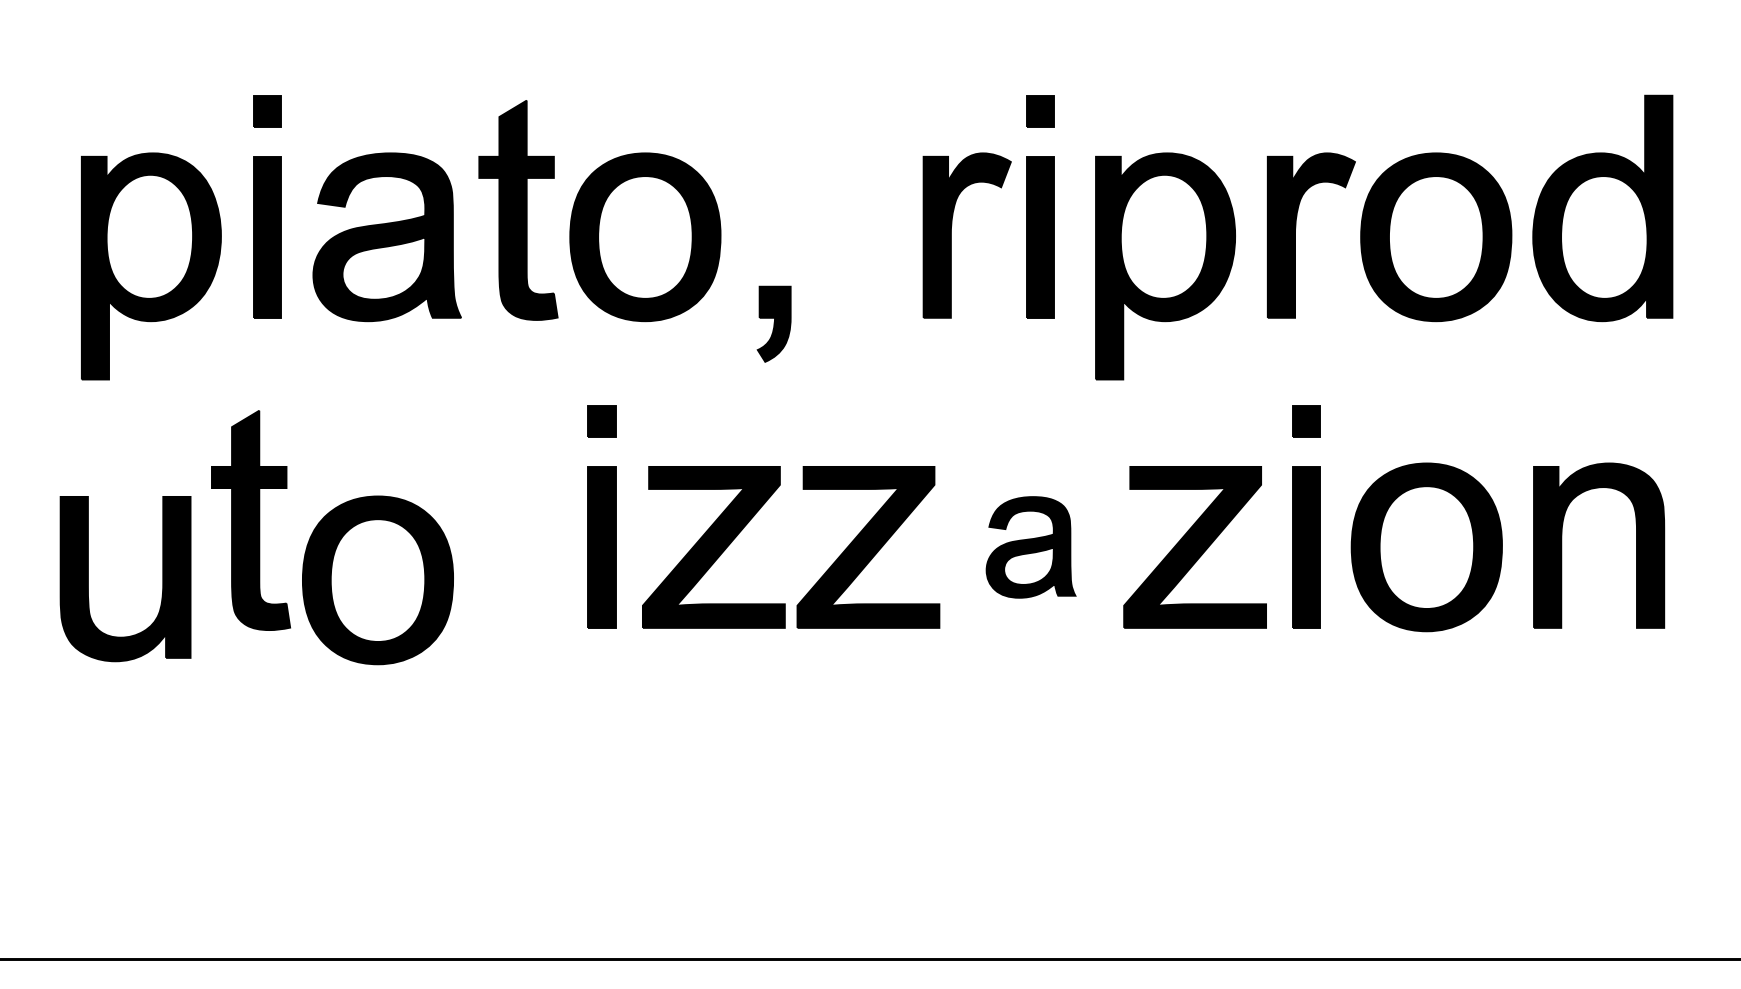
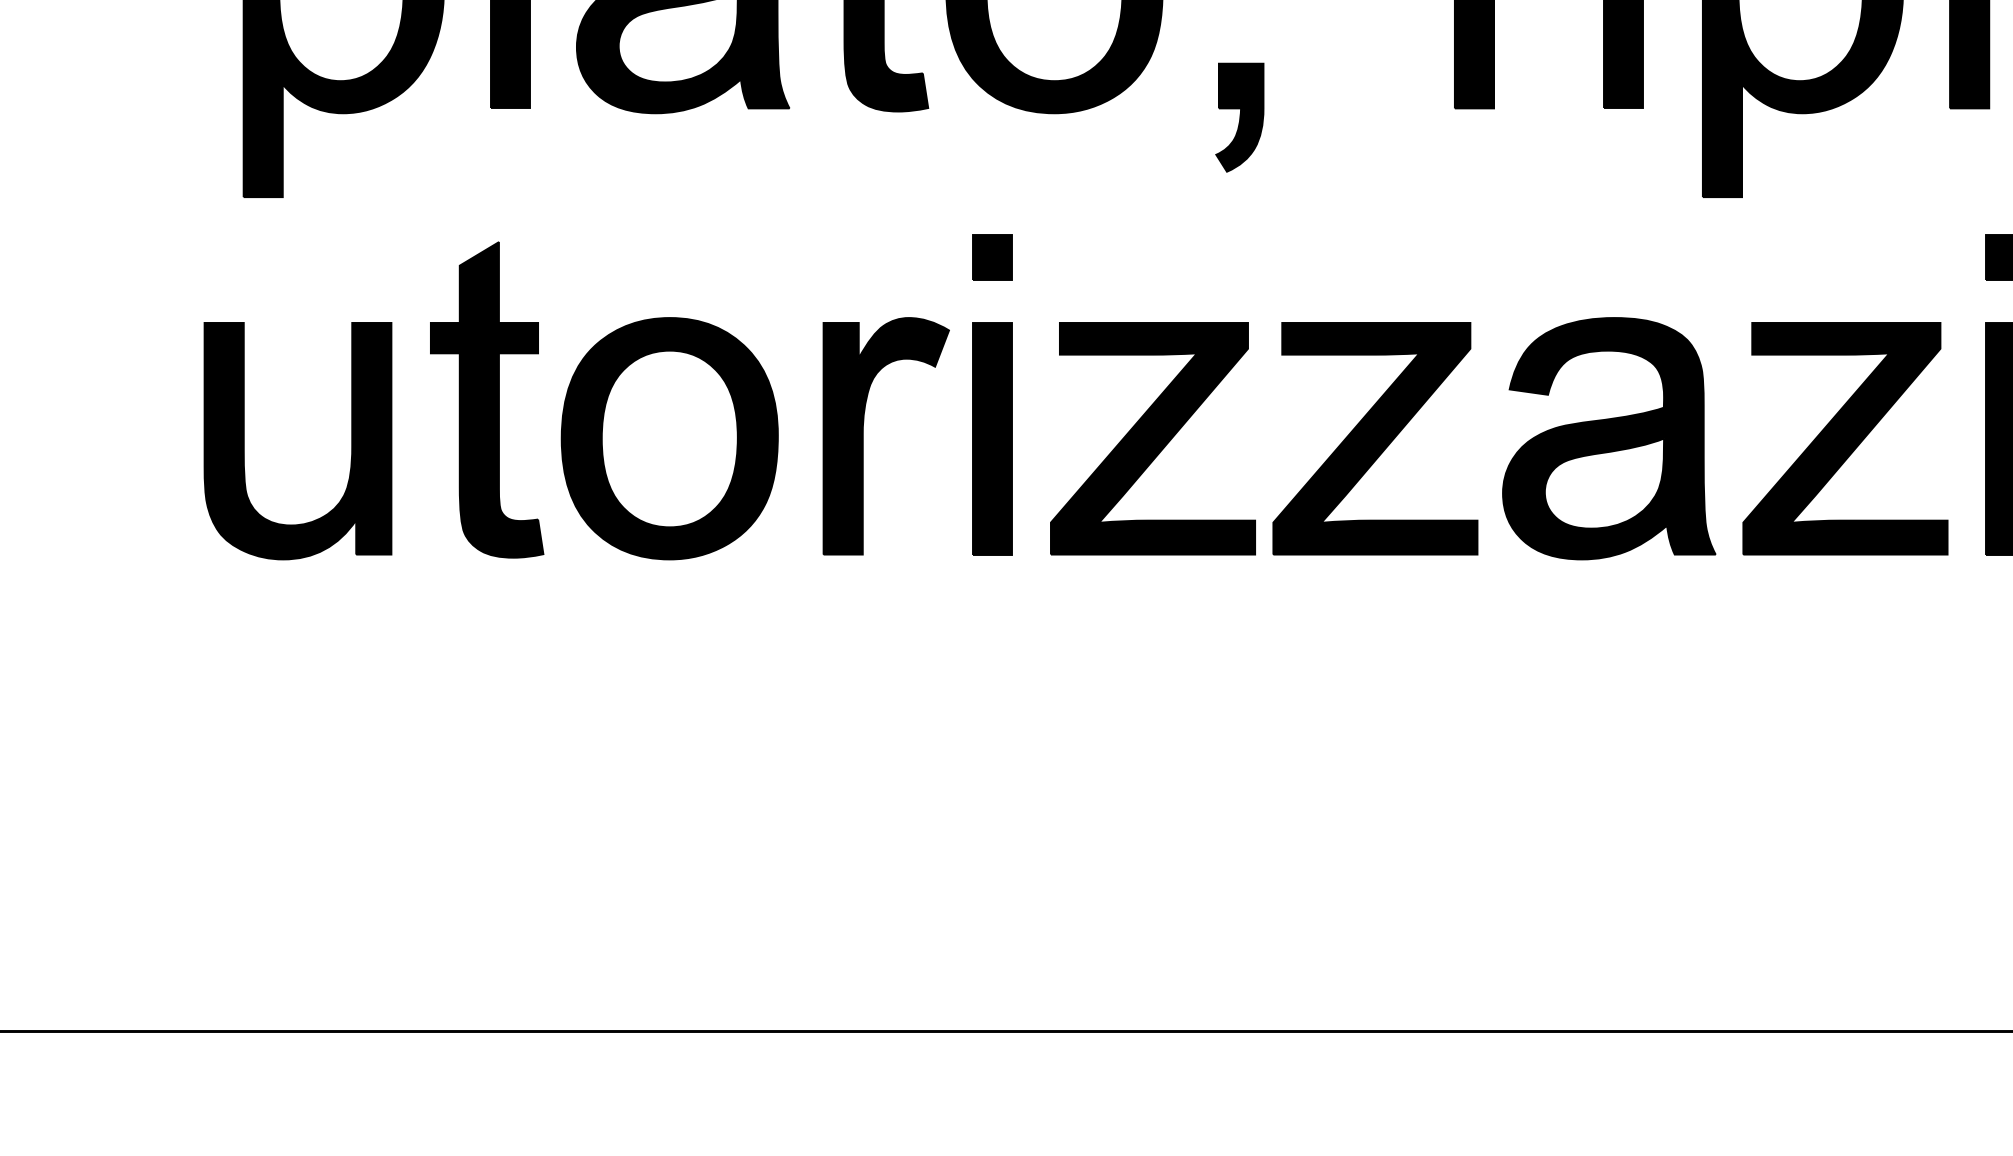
part: (513, 540) -> (864, 428), added
part: (1030, 547) -> (1608, 438), size x1.67
part: (88, 579) -> (244, 441), moved
part: (377, 580) -> (669, 438), moved

